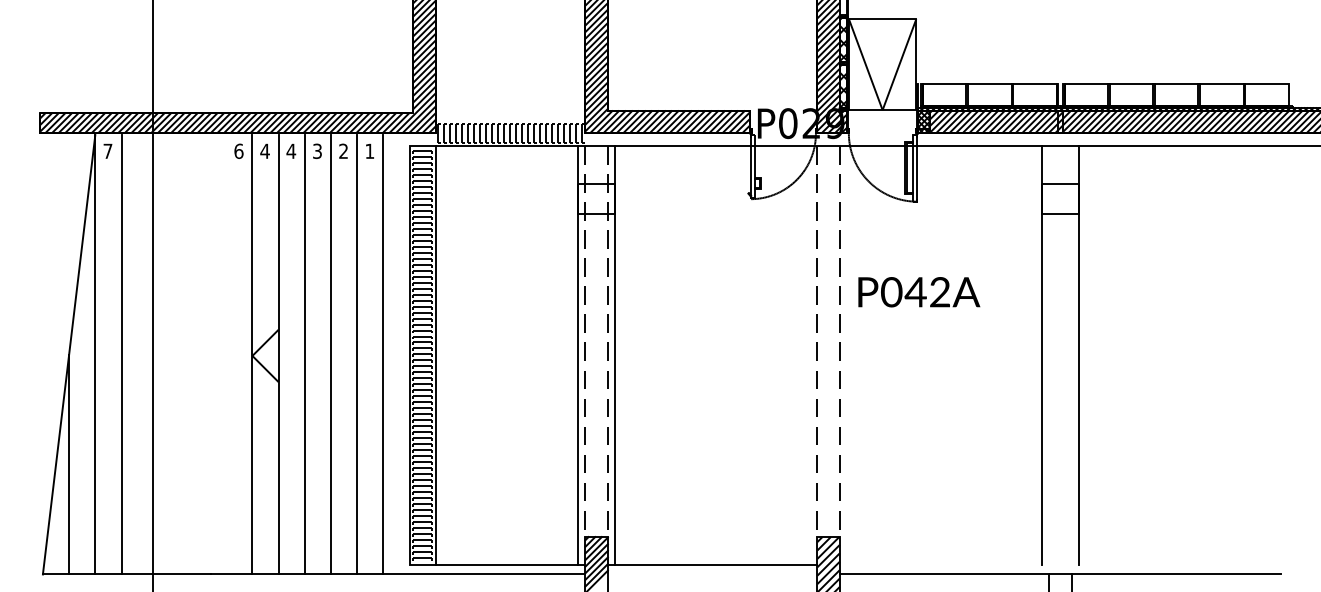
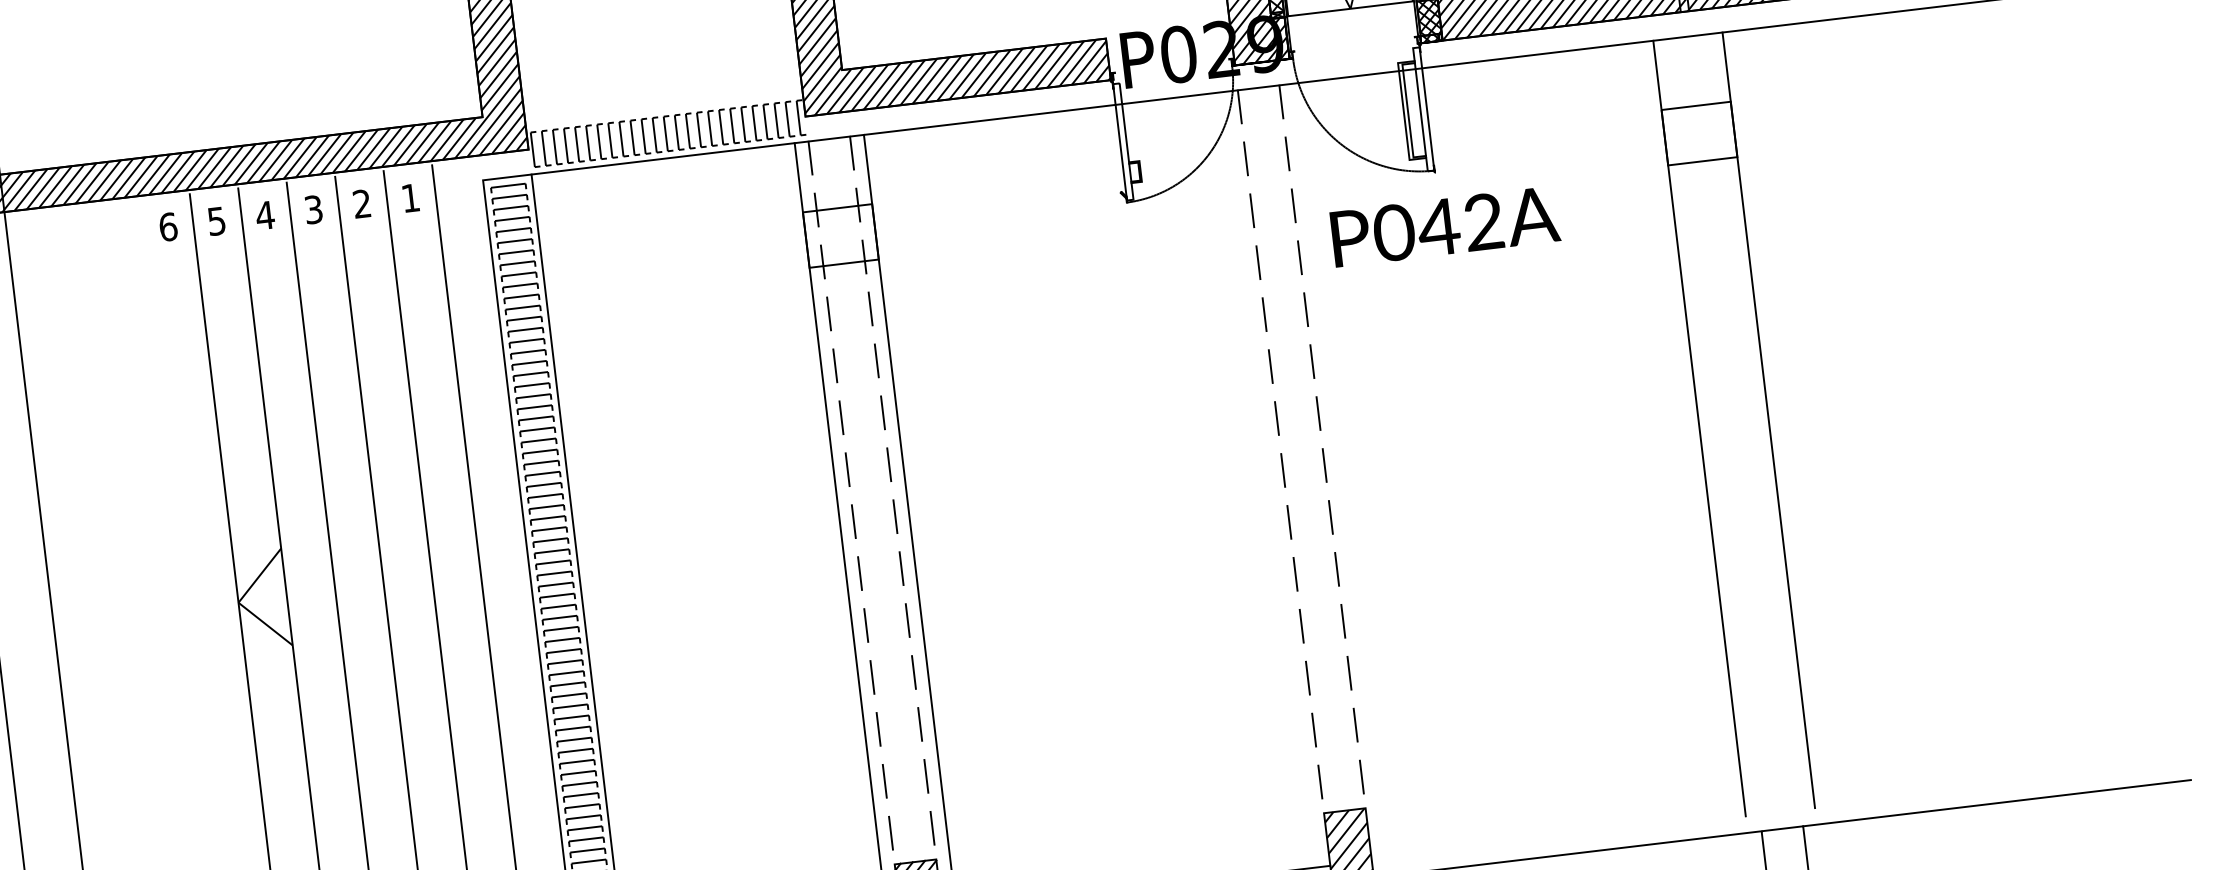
text: (264, 151) -> (215, 221), 4 -> 5
text: (919, 292) -> (1445, 227), moved

